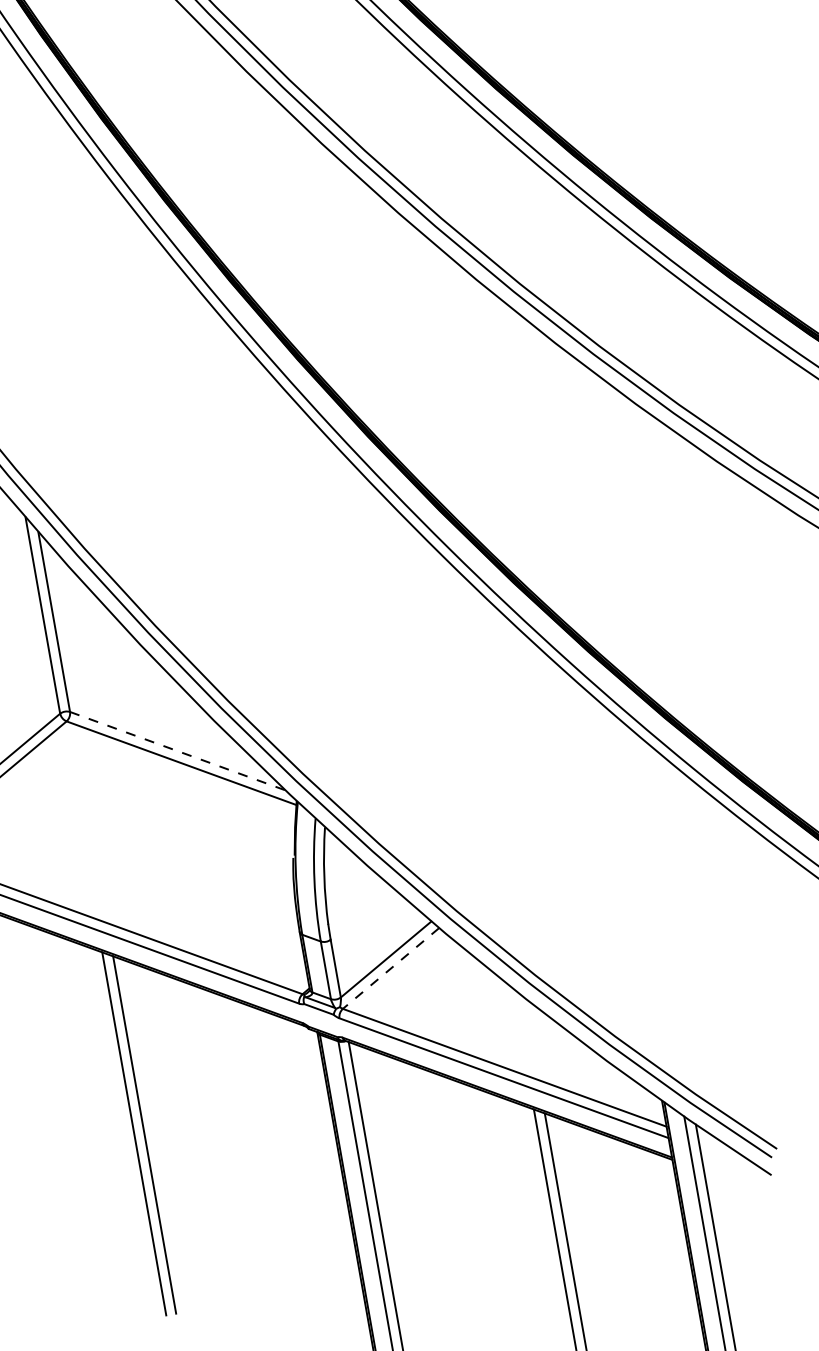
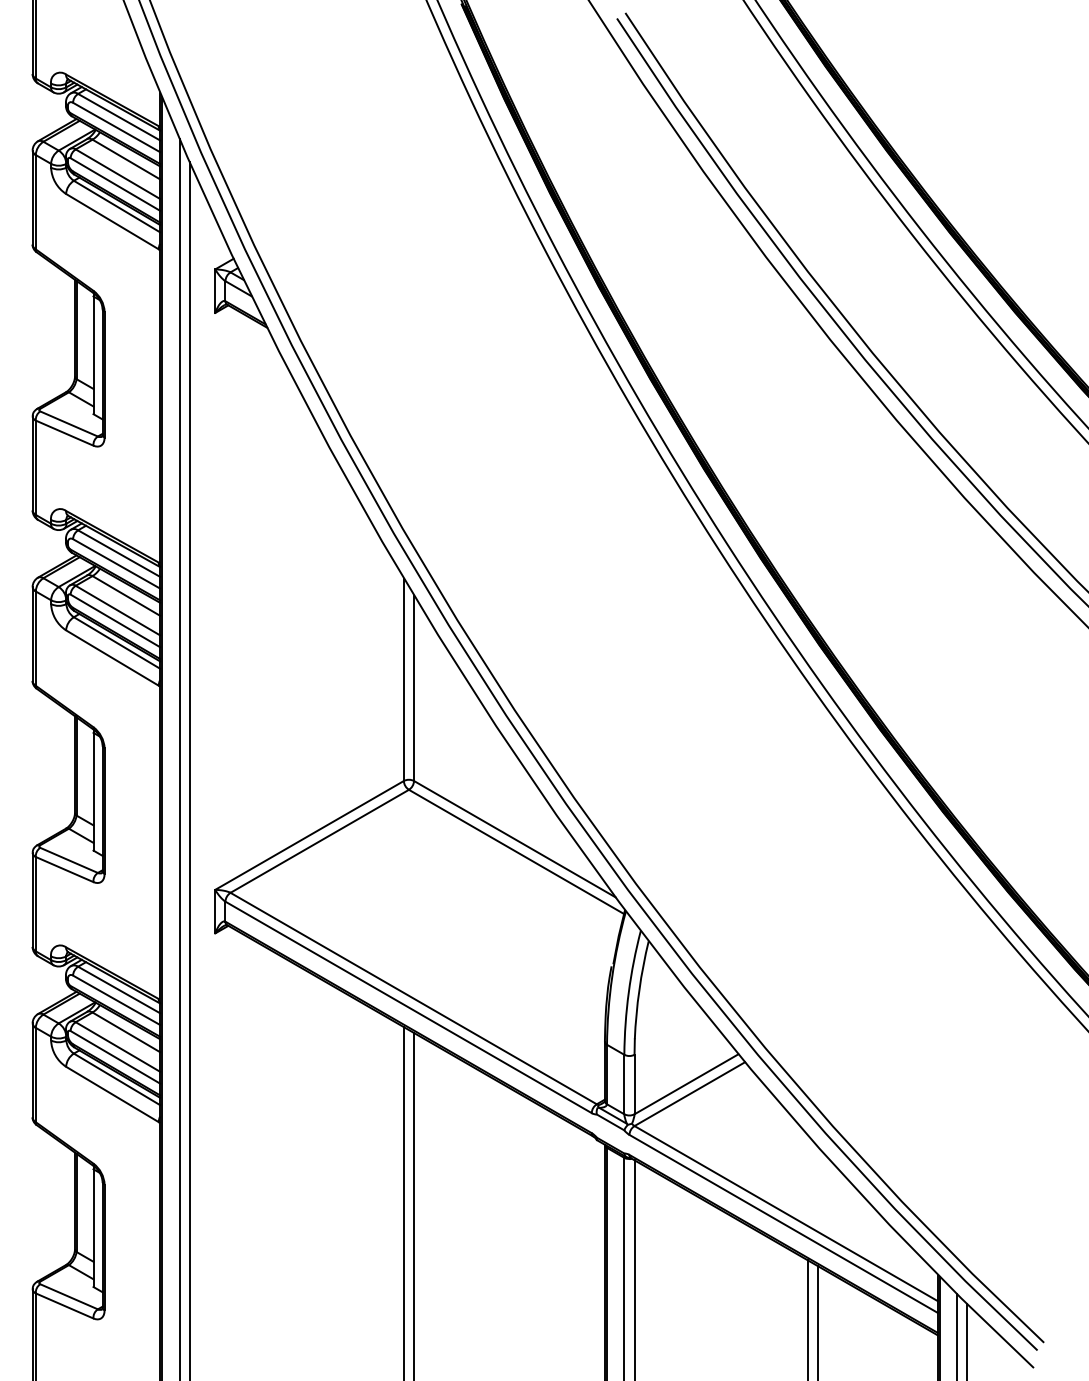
line: (178, 751) -> (515, 839), dashed -> solid
line: (390, 968) -> (689, 1094), dashed -> solid

